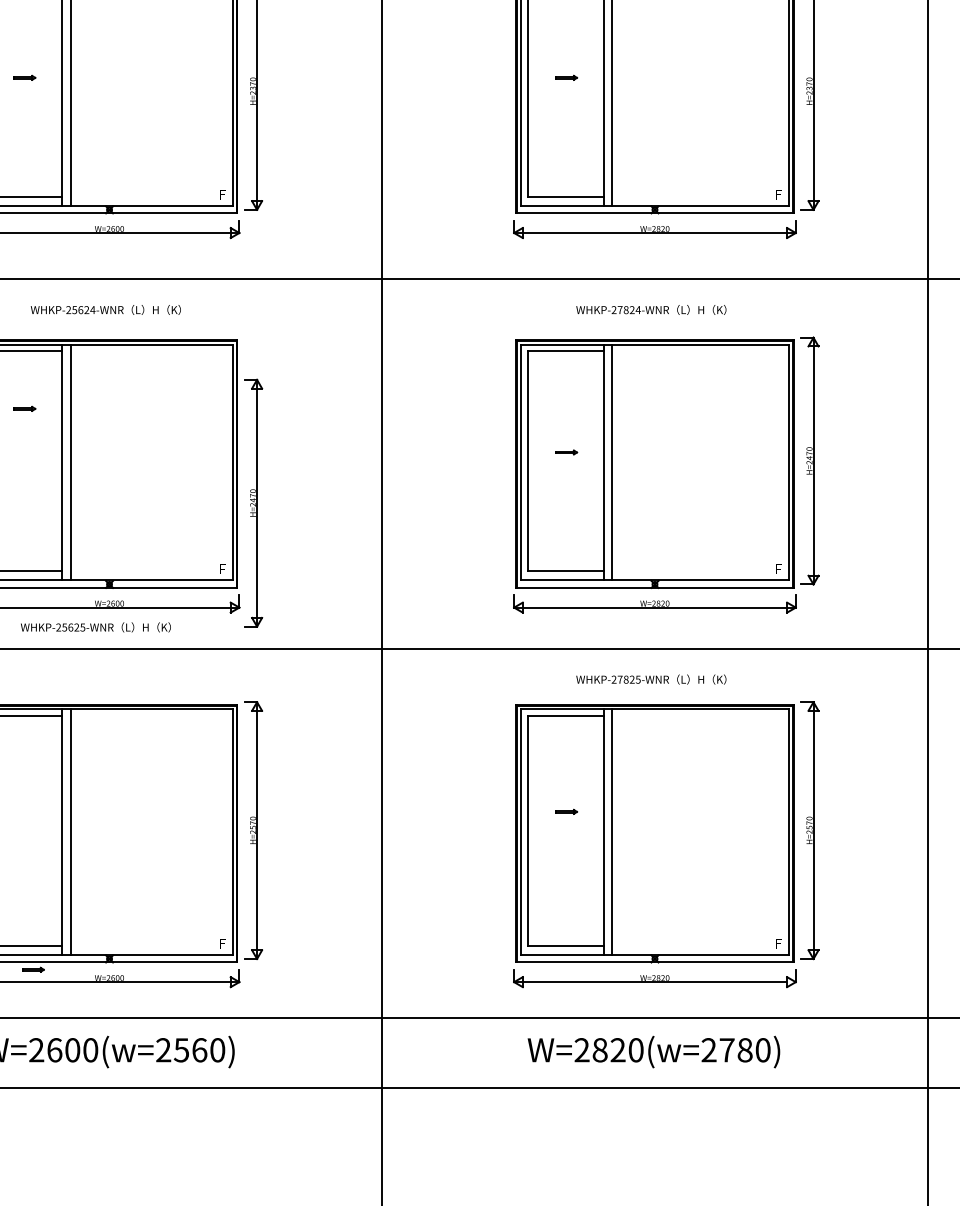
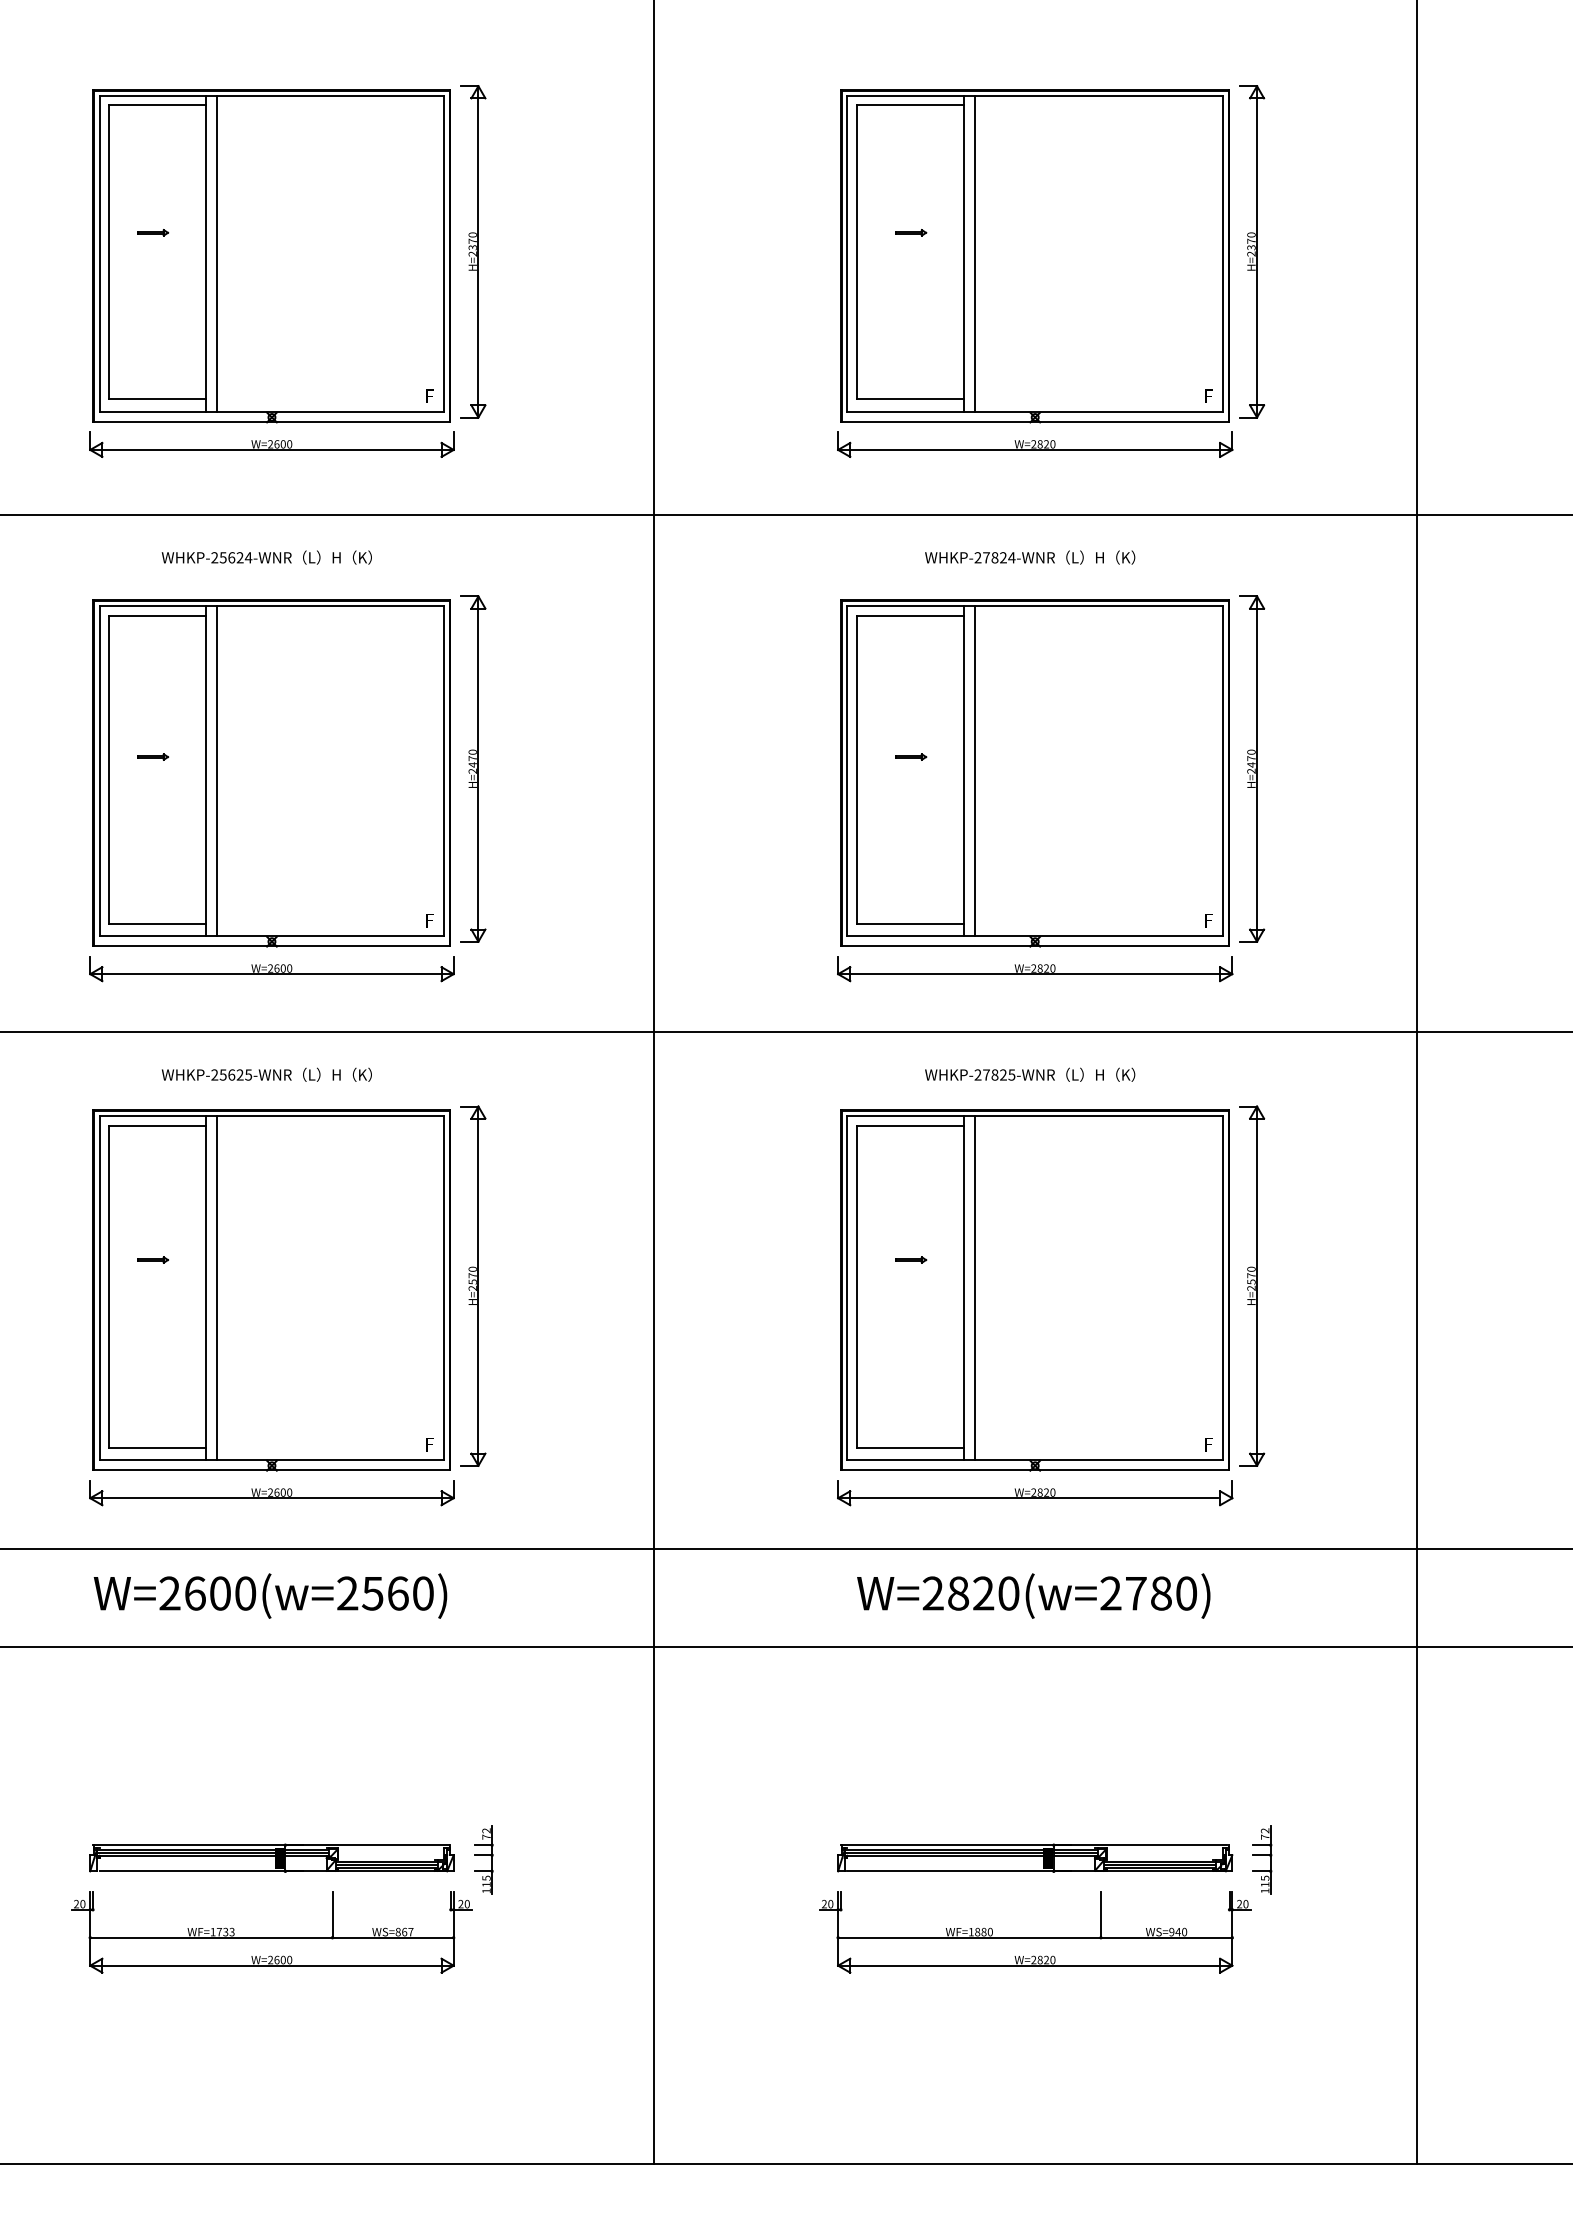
part: (24, 408) -> (152, 756), moved
part: (253, 502) -> (473, 768), moved
text: (95, 627) -> (266, 1074), moved
part: (32, 969) -> (152, 1259), moved

